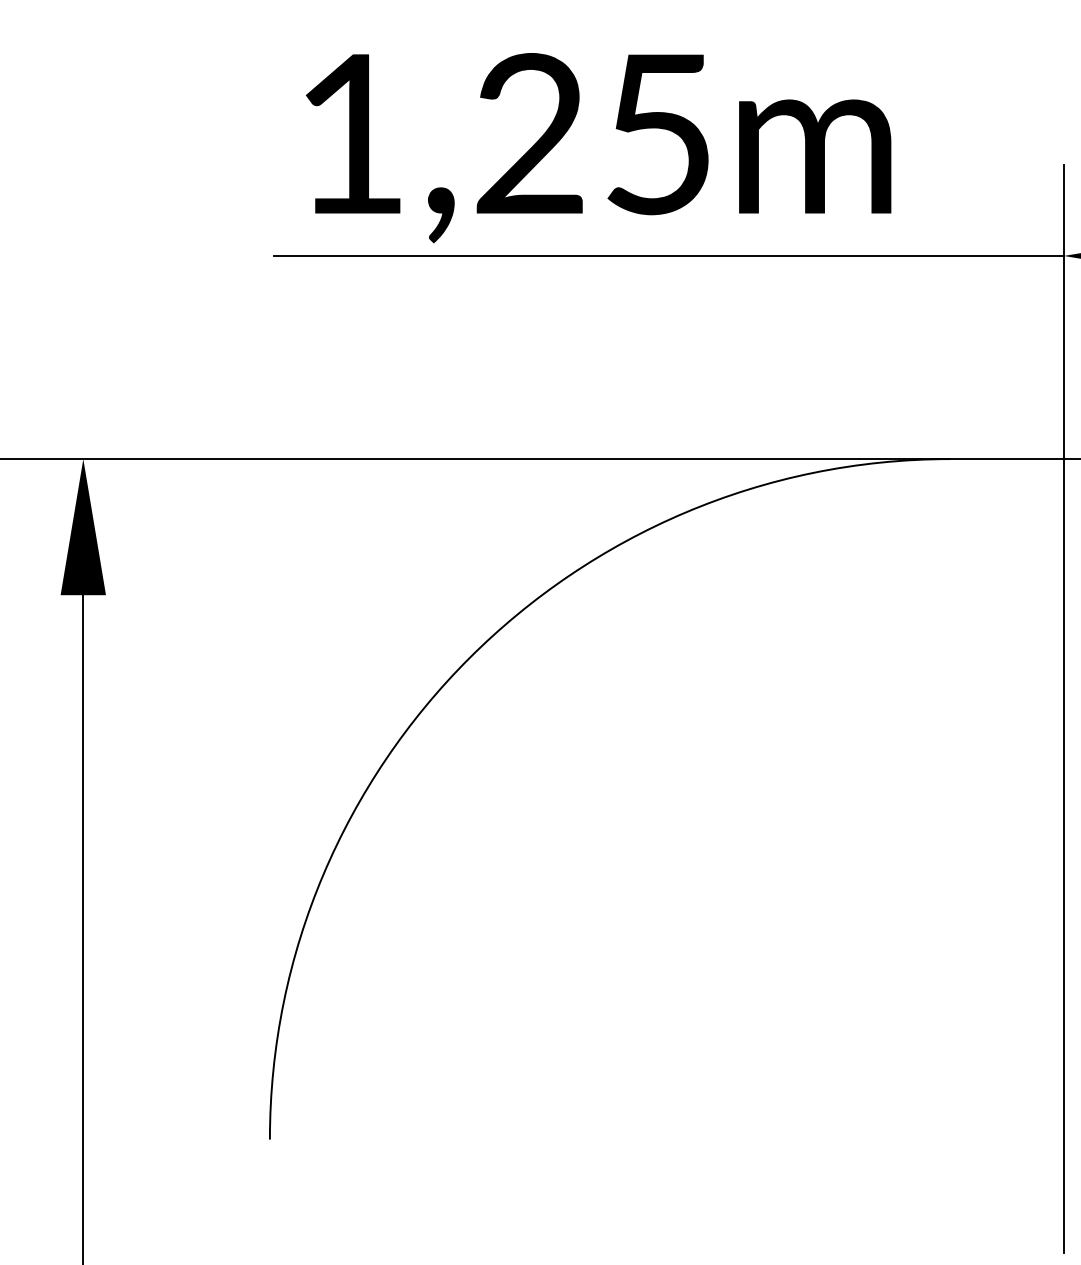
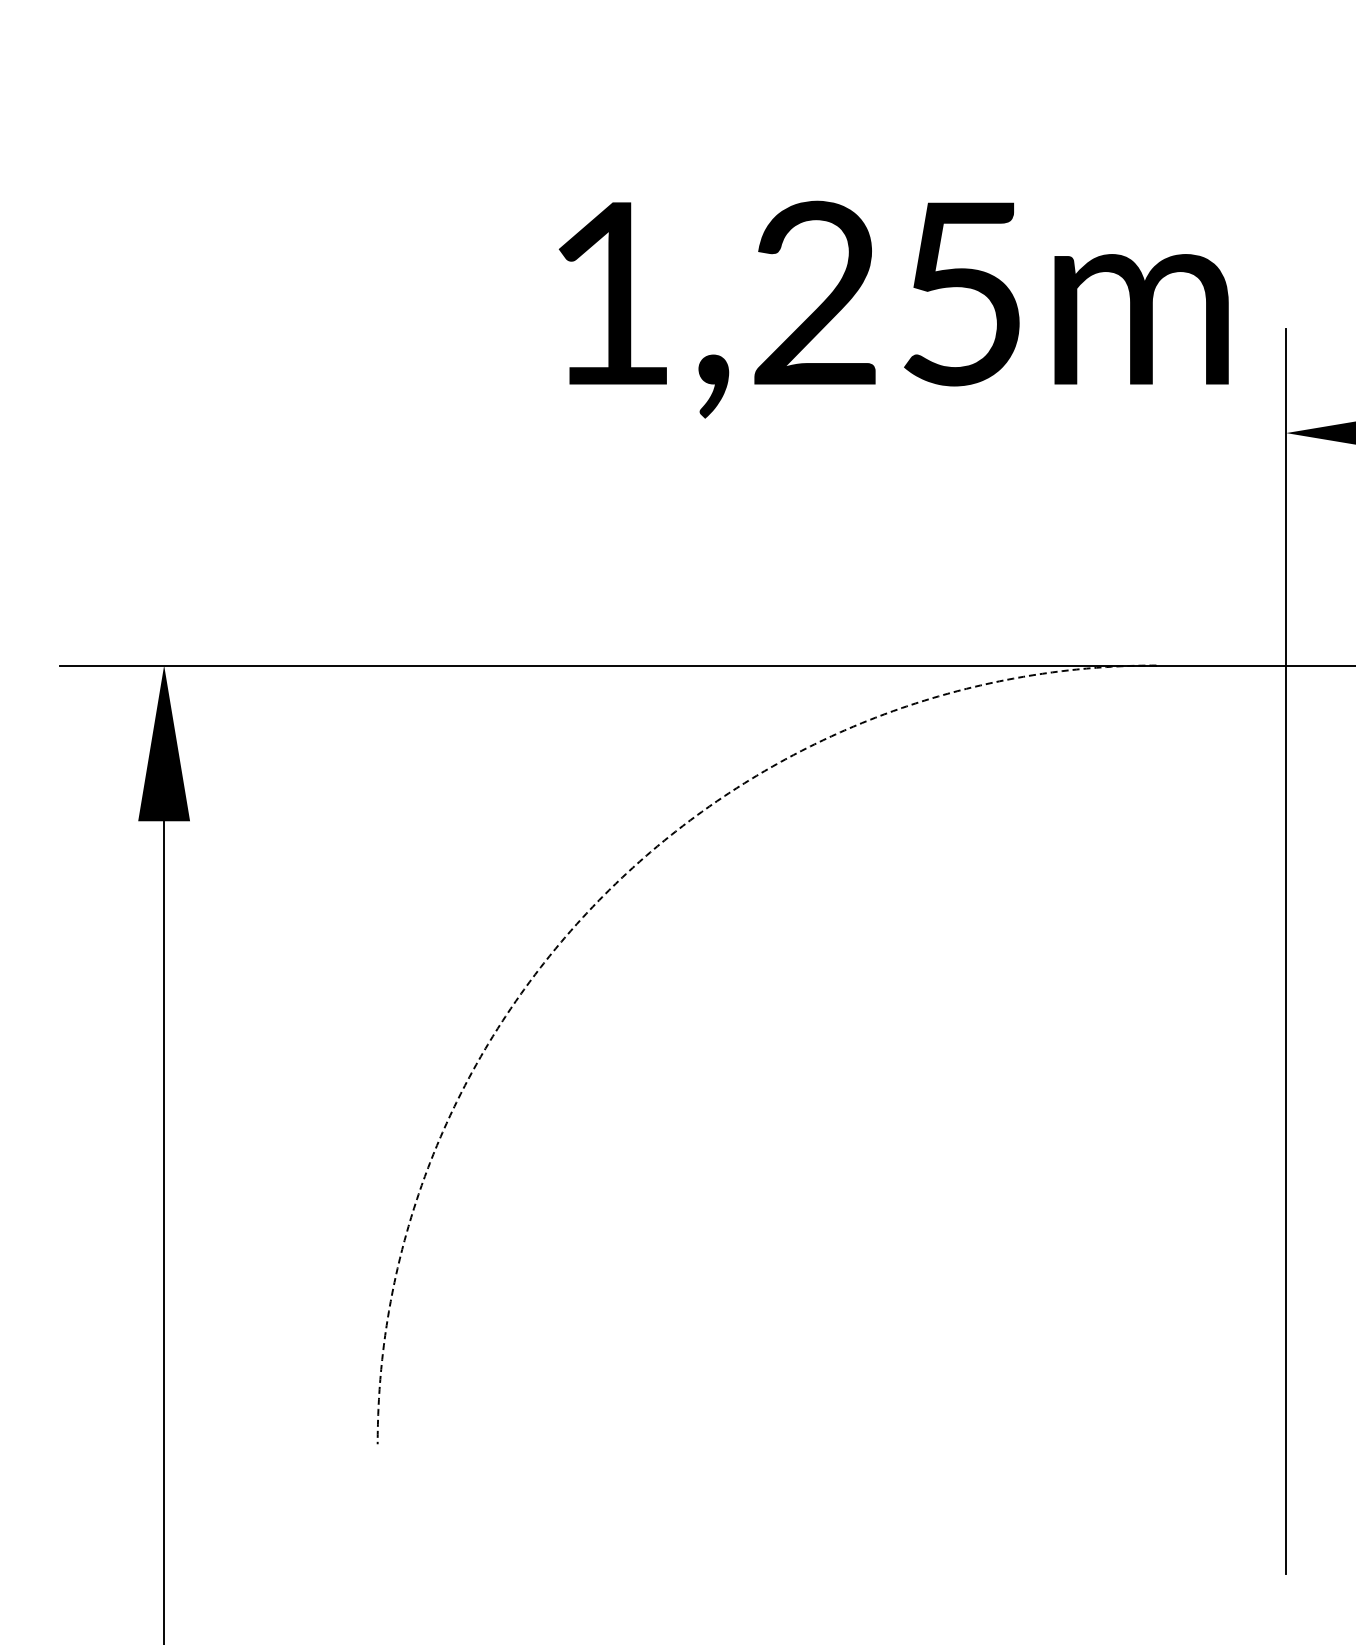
text: (598, 147) -> (893, 309), moved
line: (669, 256) -> (834, 433), removed
arc: (469, 658) -> (605, 893), solid -> dashed

